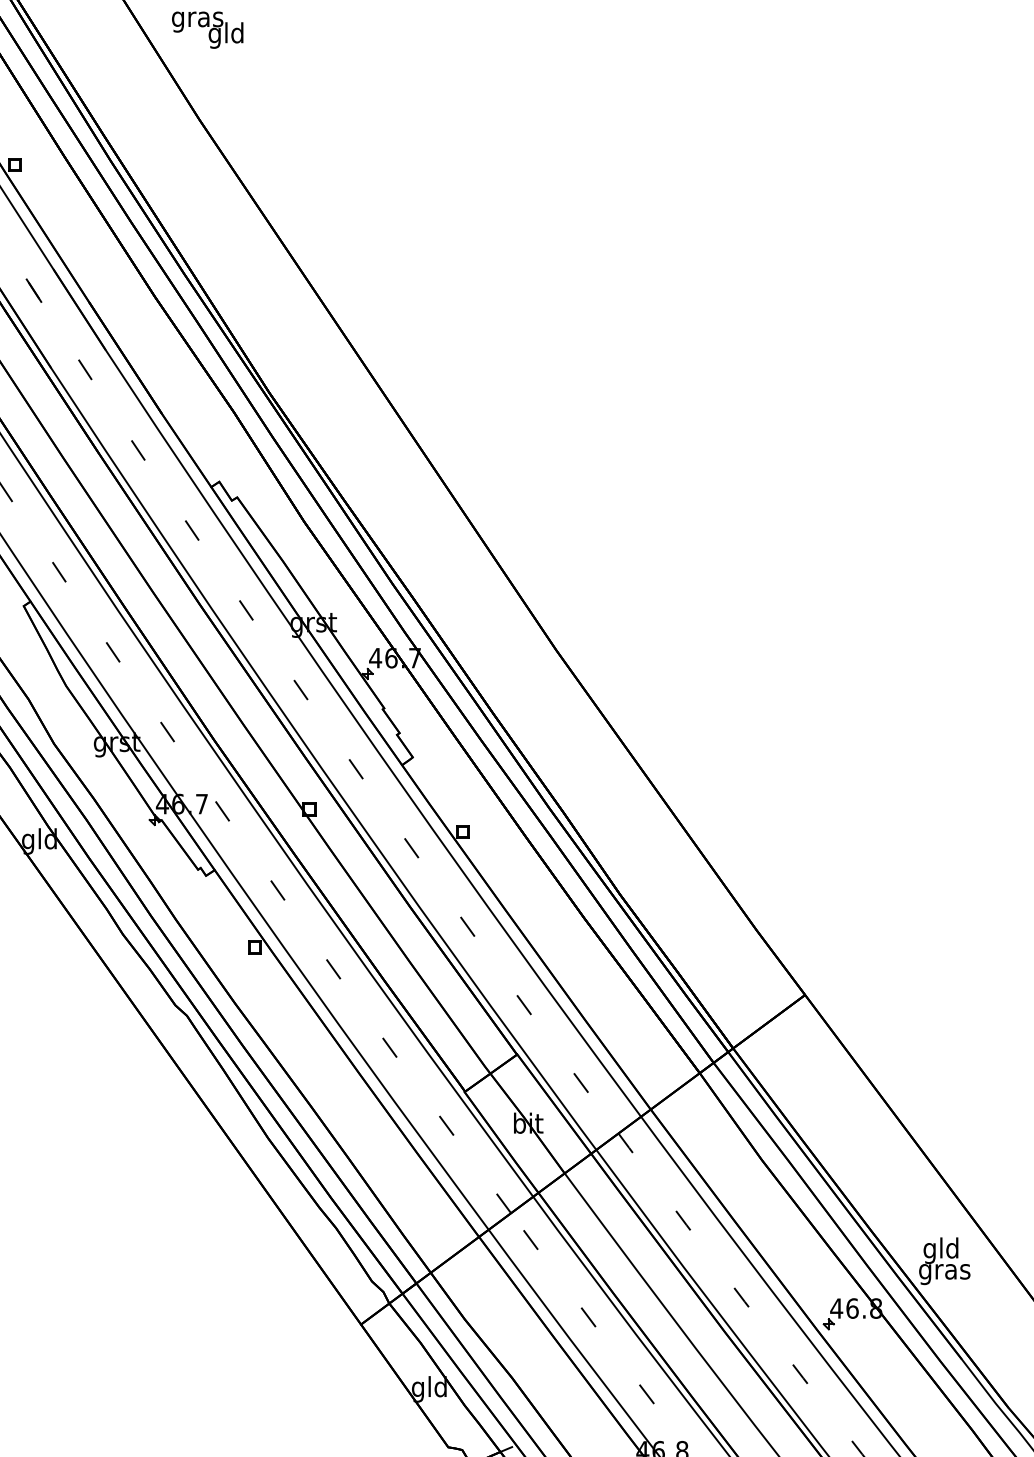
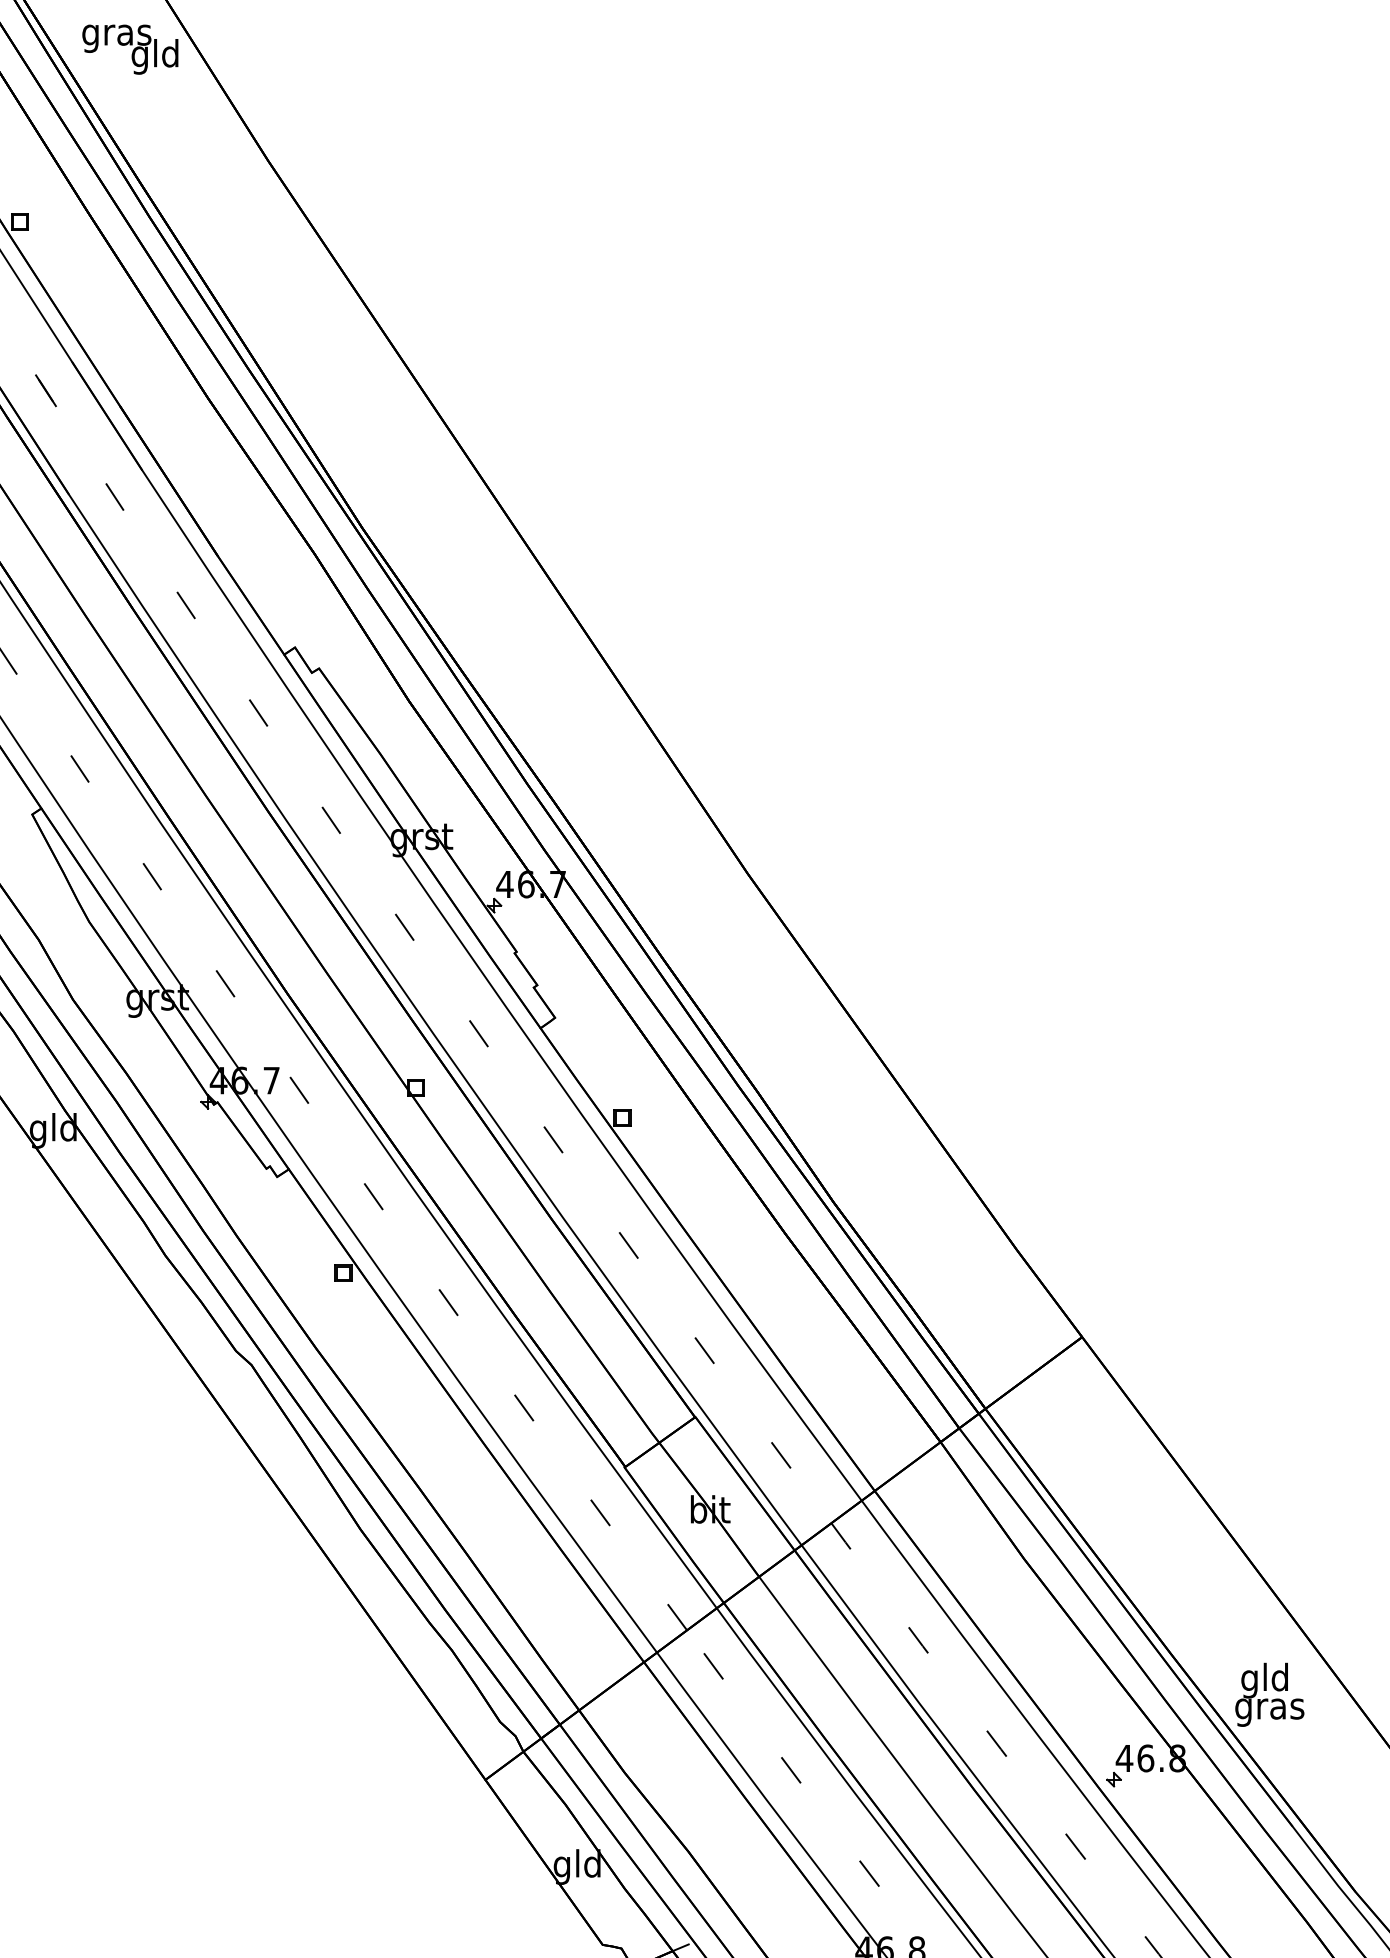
text: (207, 30) -> (130, 49), moved

